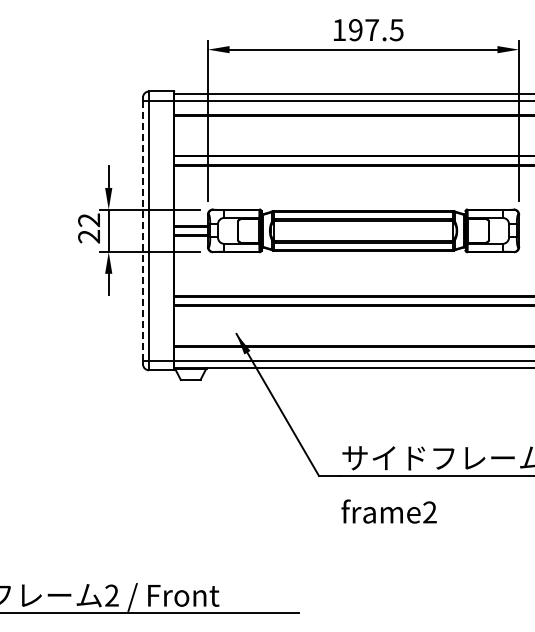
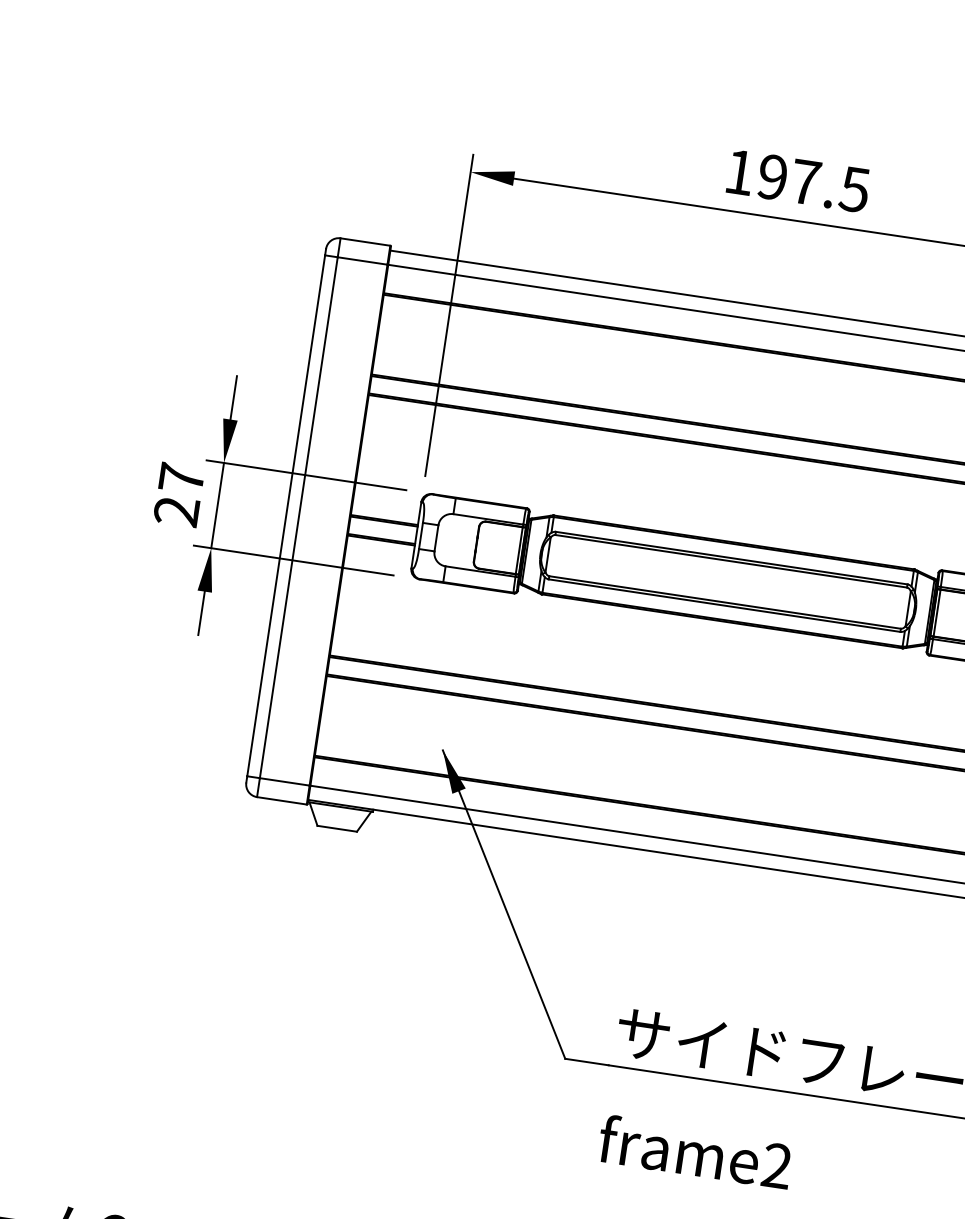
text: (88, 220) -> (180, 478), 22 -> 27
line: (142, 230) -> (285, 514), dashed -> solid

